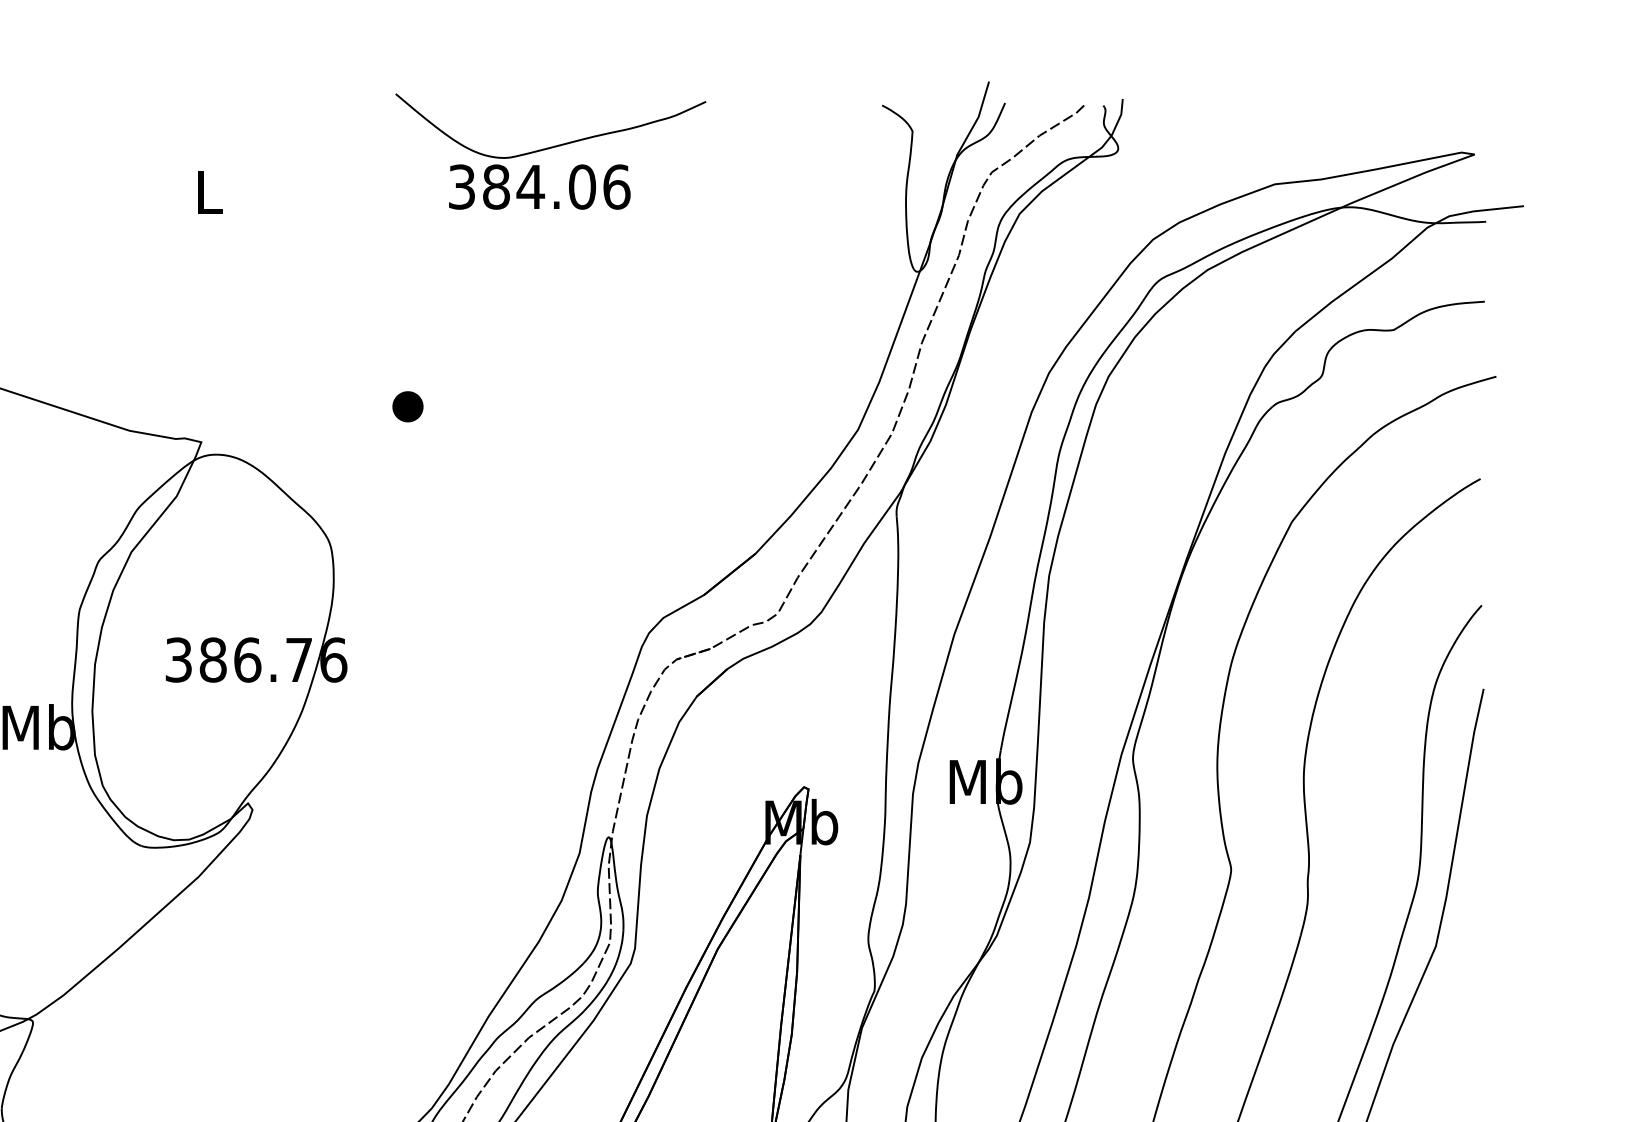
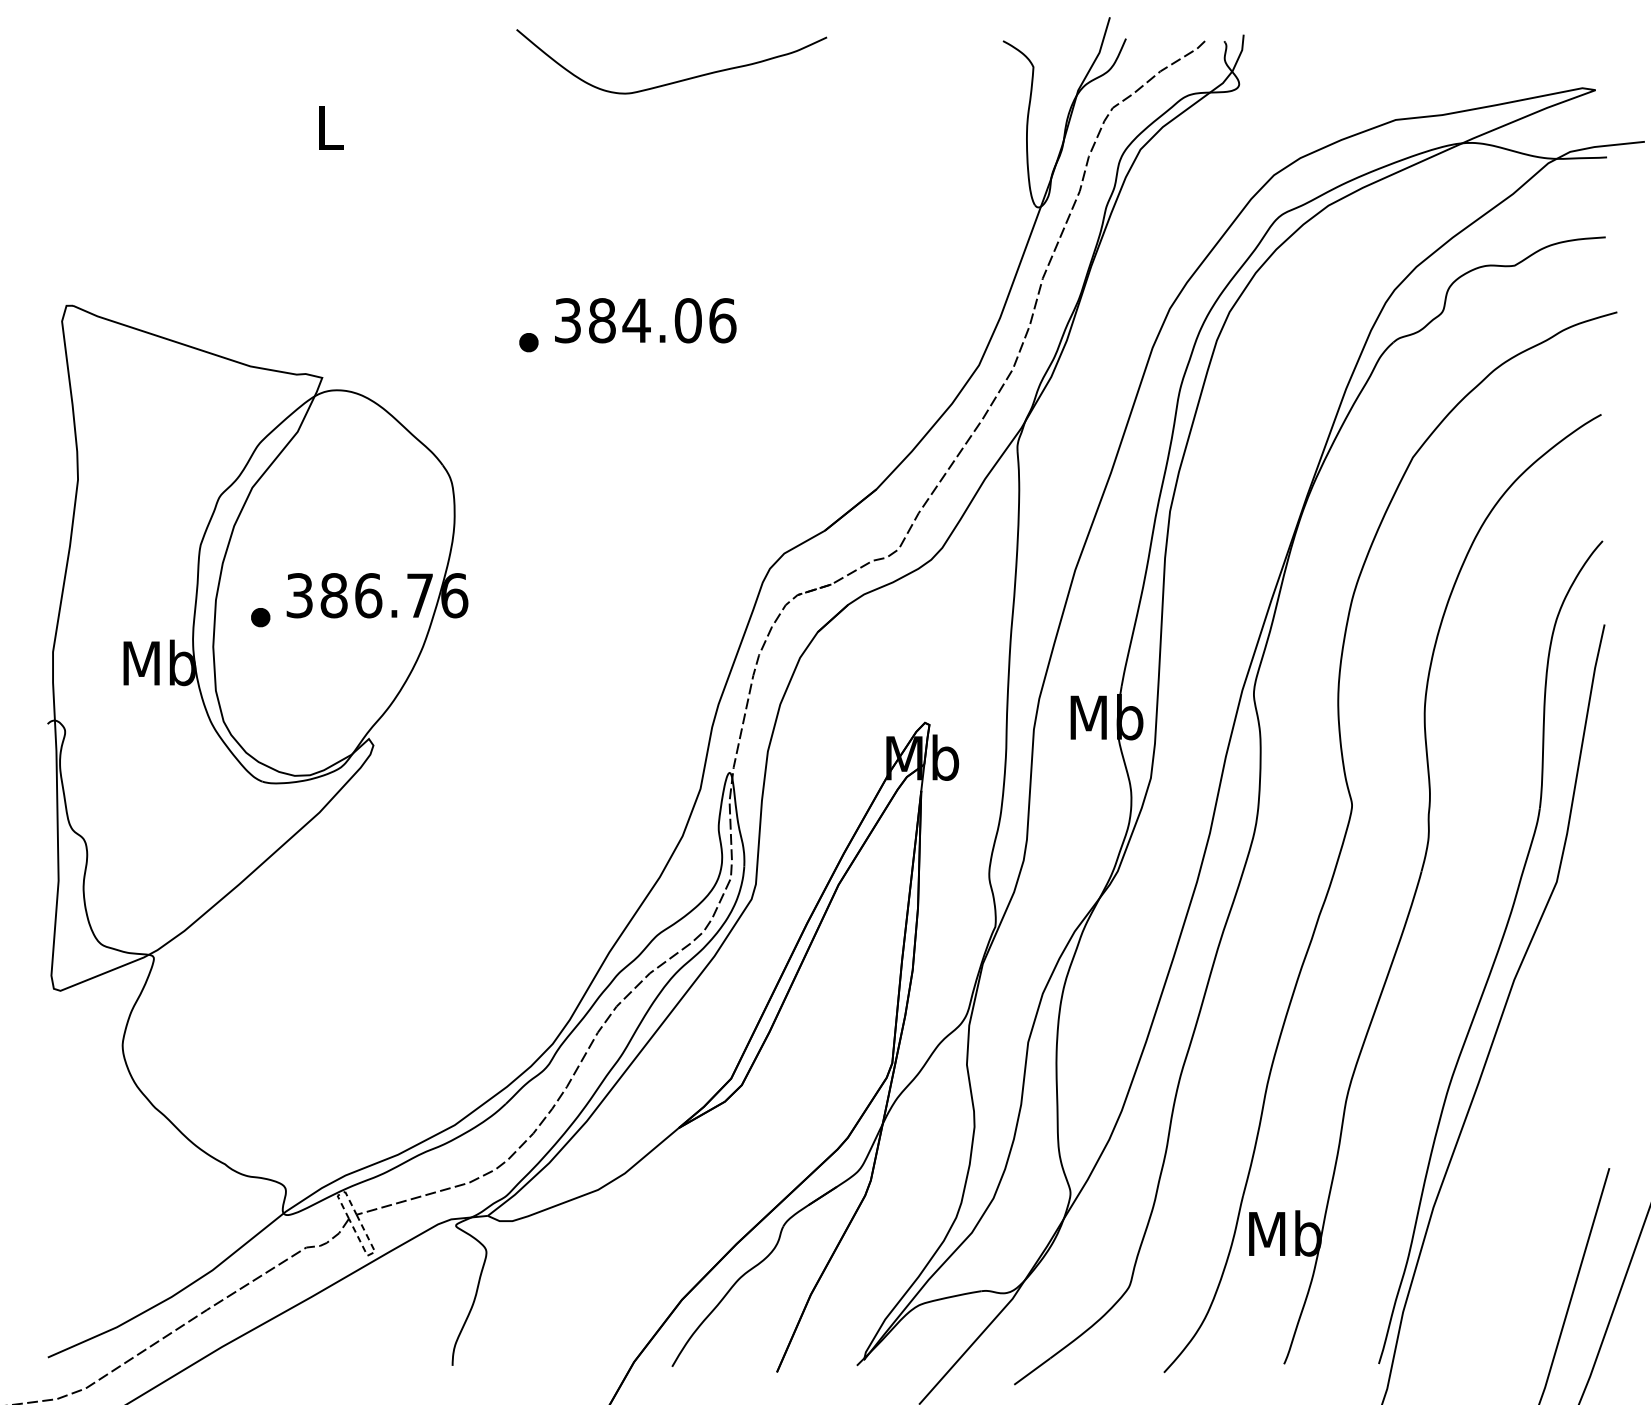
text: (539, 186) -> (645, 320), moved
part: (407, 406) -> (528, 342), size x0.62
part: (139, 681) -> (260, 617), added

